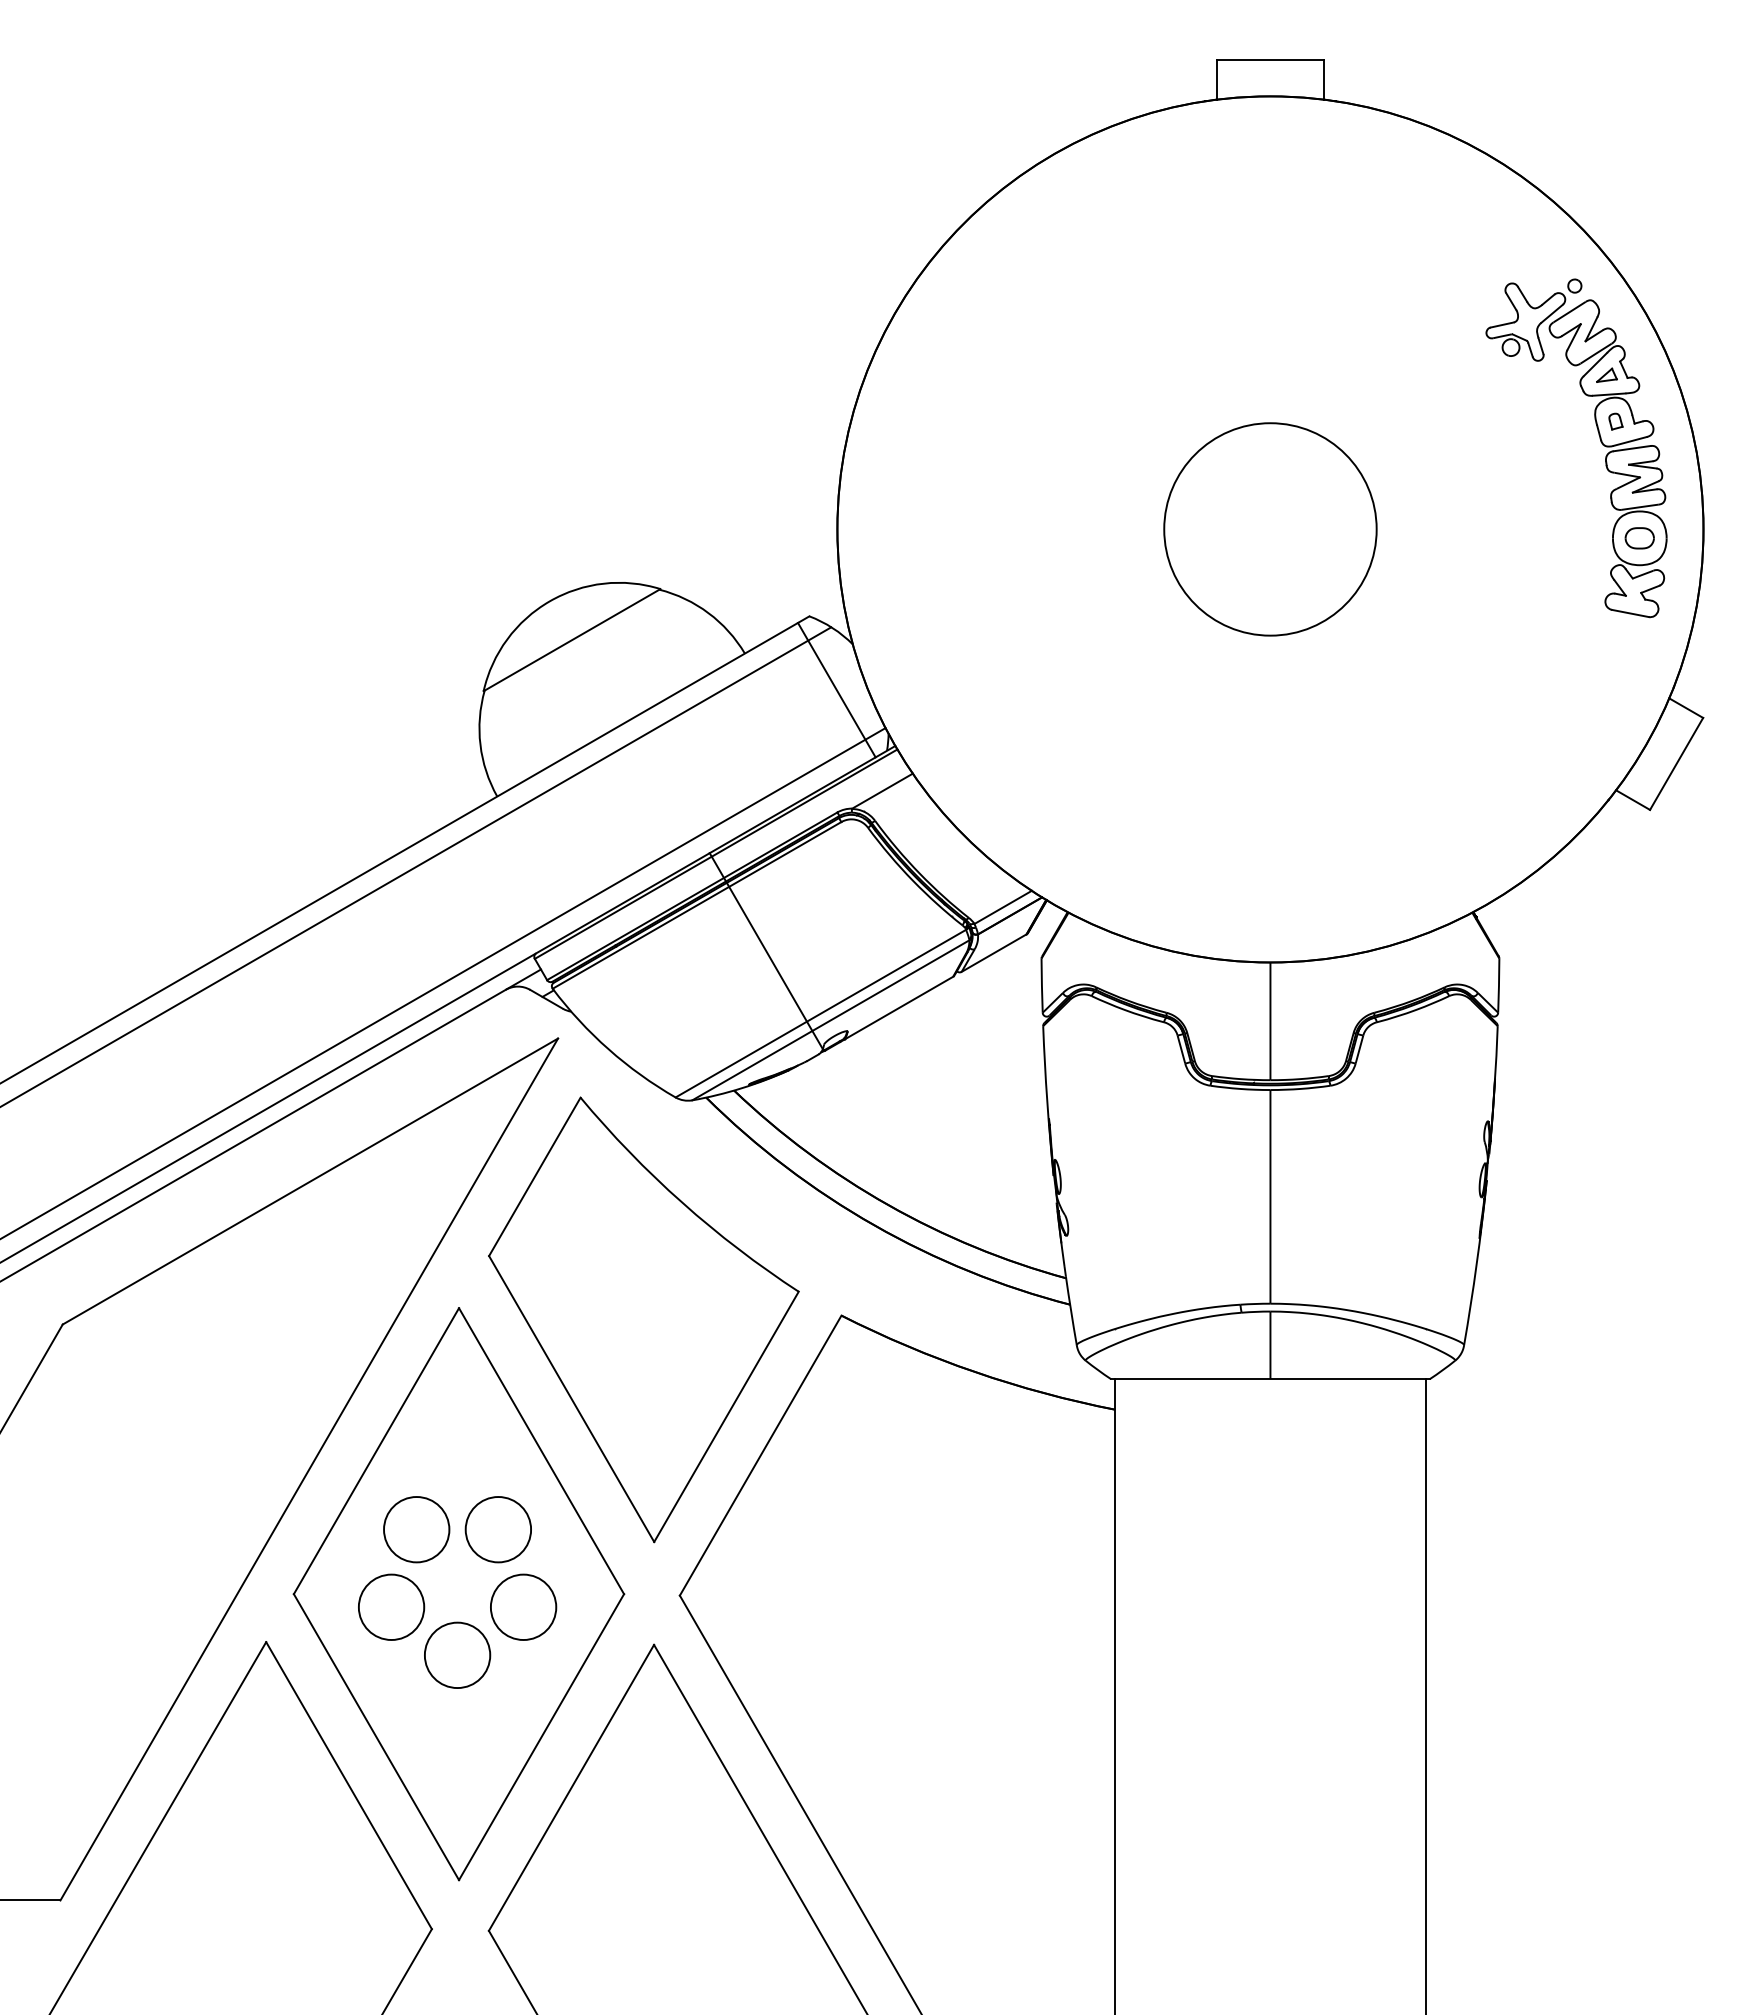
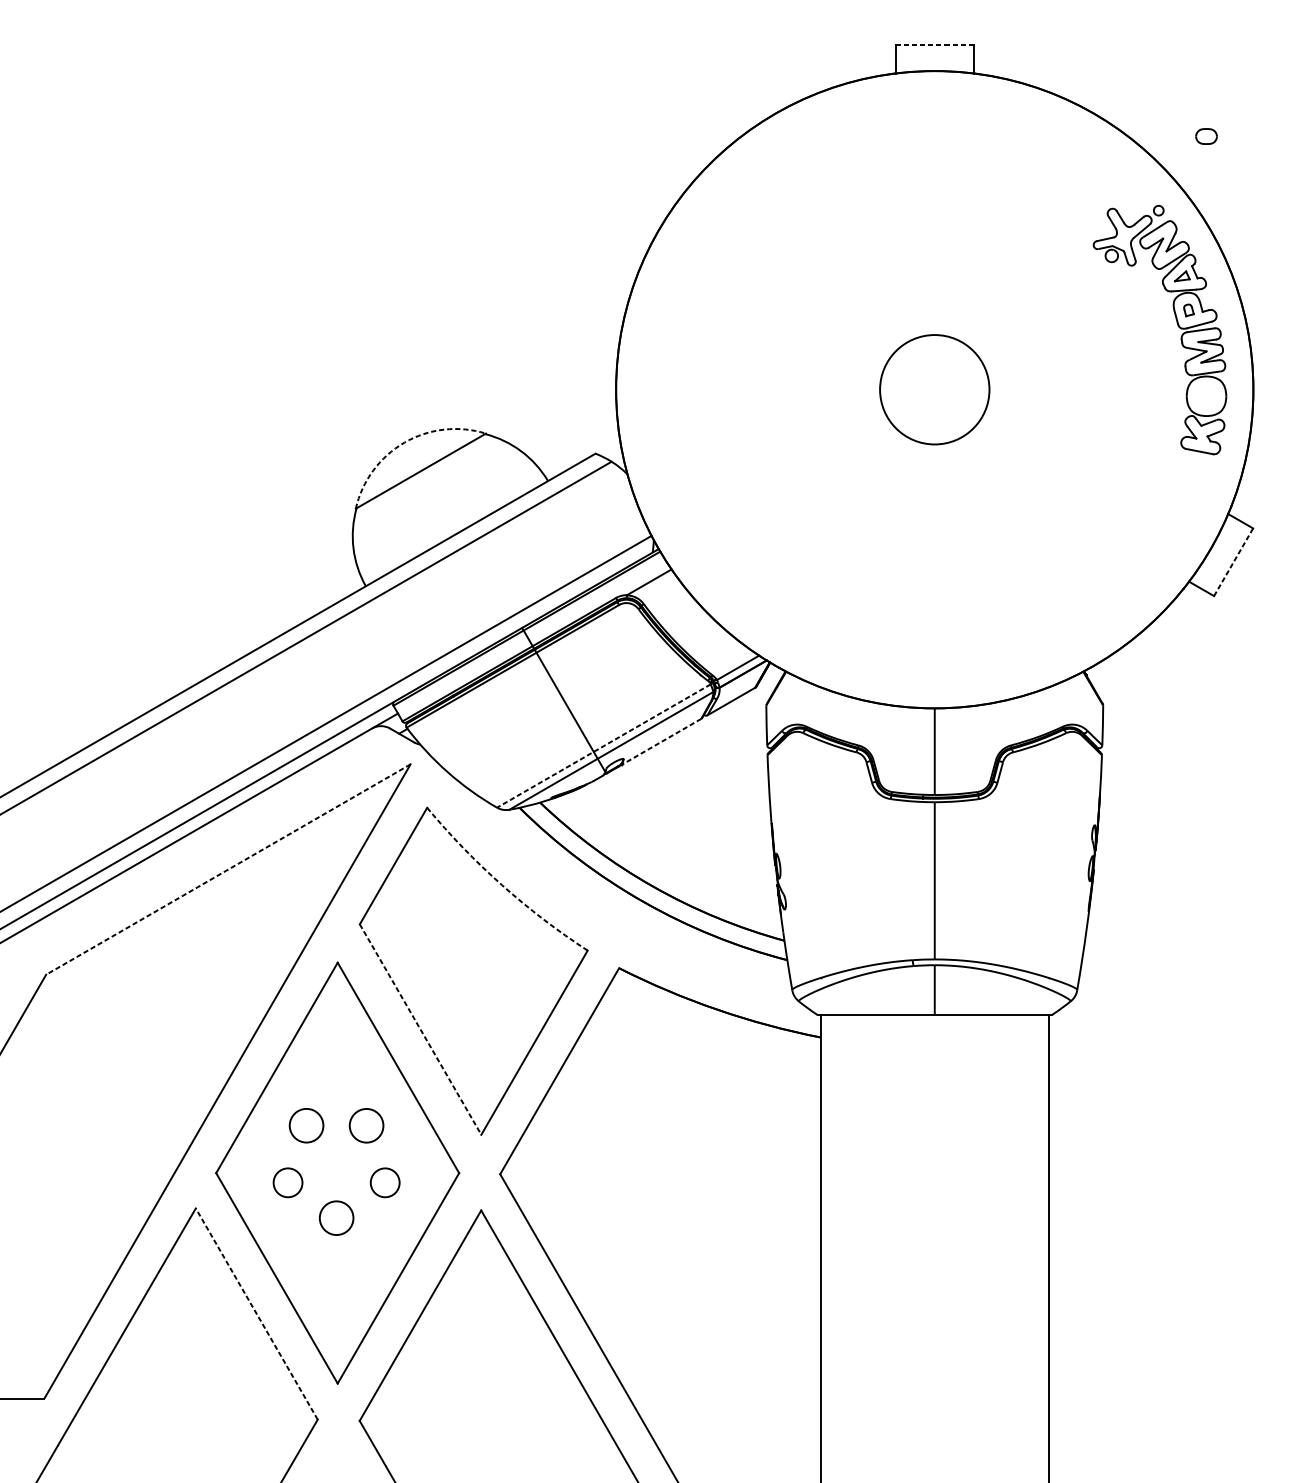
line: (1269, 60) -> (934, 44), solid -> dashed
circle: (1270, 529) -> (934, 389), size x0.7
part: (1639, 538) -> (1206, 136), moved
arc: (549, 601) -> (404, 442), solid -> dashed
line: (836, 689) -> (615, 507), removed
line: (1676, 763) -> (1233, 561), solid -> dashed
line: (899, 1008) -> (661, 742), solid -> dashed
line: (820, 1013) -> (603, 745), solid -> dashed
line: (310, 1181) -> (228, 869), solid -> dashed
arc: (682, 1202) -> (502, 884), solid -> dashed
line: (571, 1399) -> (420, 1029), solid -> dashed
circle: (416, 1529) -> (306, 1125), size x0.7
circle: (497, 1529) -> (366, 1125), size x0.7
circle: (391, 1606) -> (288, 1182), size x0.6
circle: (523, 1606) -> (385, 1182), size x0.6
circle: (457, 1655) -> (336, 1218), size x0.7
line: (349, 1785) -> (257, 1313), solid -> dashed

